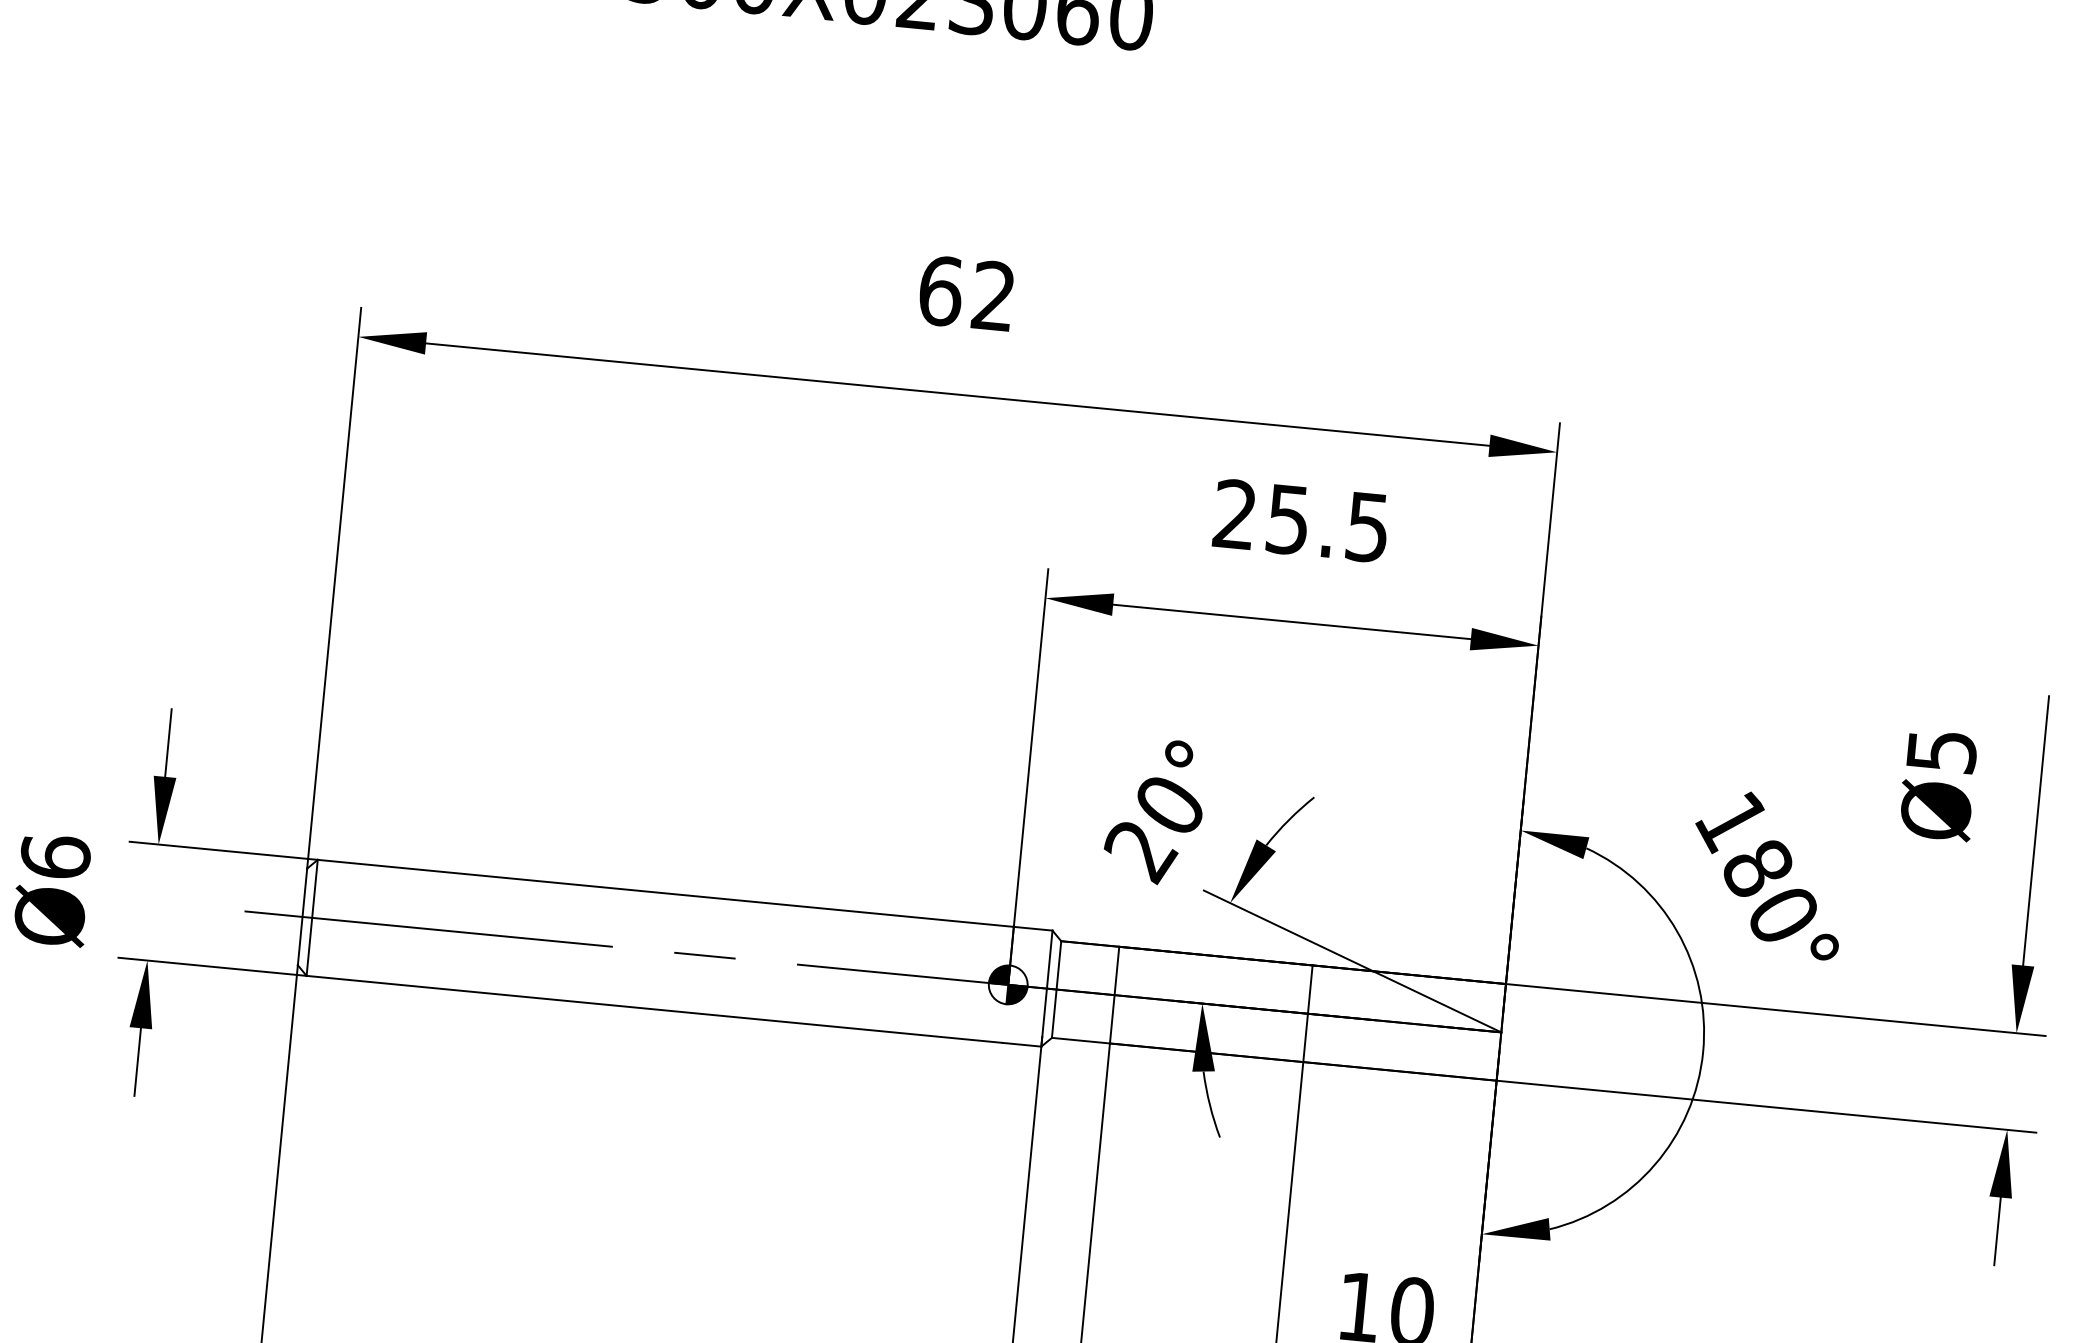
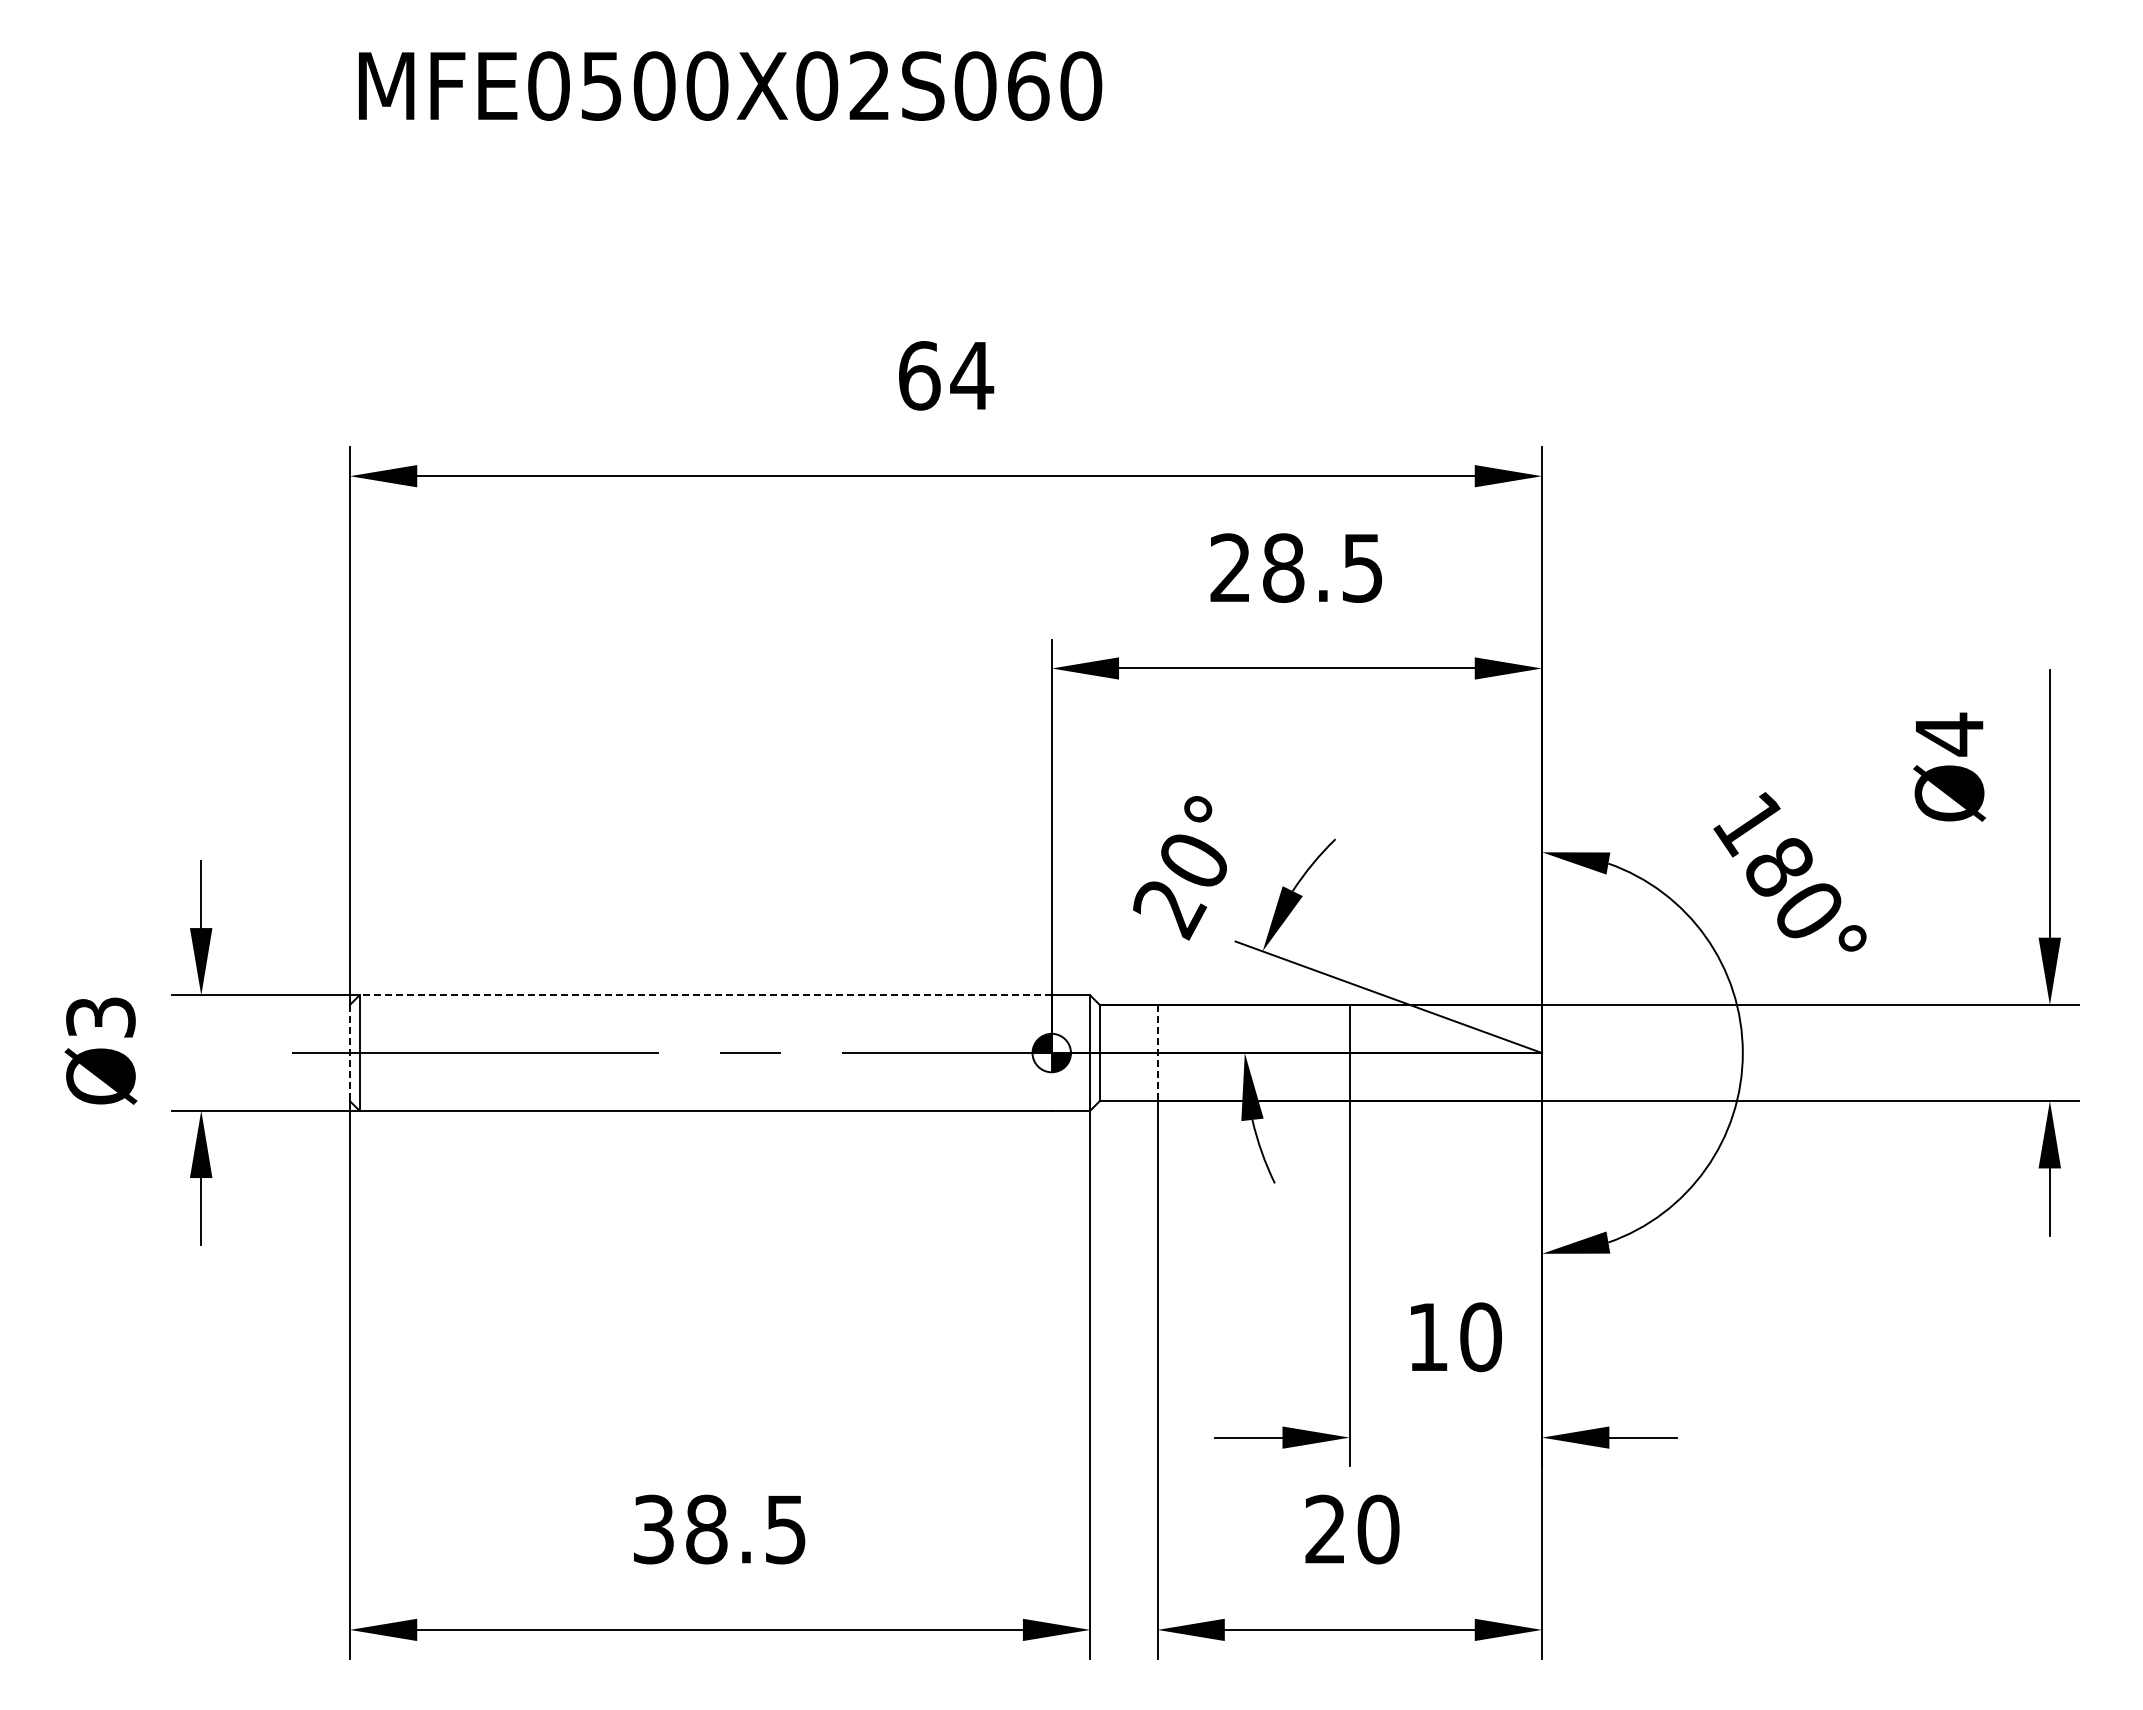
text: (994, 295) -> (972, 375), 62 -> 64
text: (1288, 519) -> (1283, 567), 25.5 -> 28.5
text: (1941, 751) -> (1949, 734), Ø5 -> Ø4
text: (55, 856) -> (100, 1016), Ø6 -> Ø3
line: (665, 893) -> (705, 995), solid -> dashed
line: (302, 917) -> (349, 1053), solid -> dashed
line: (1114, 995) -> (1157, 1053), solid -> dashed

